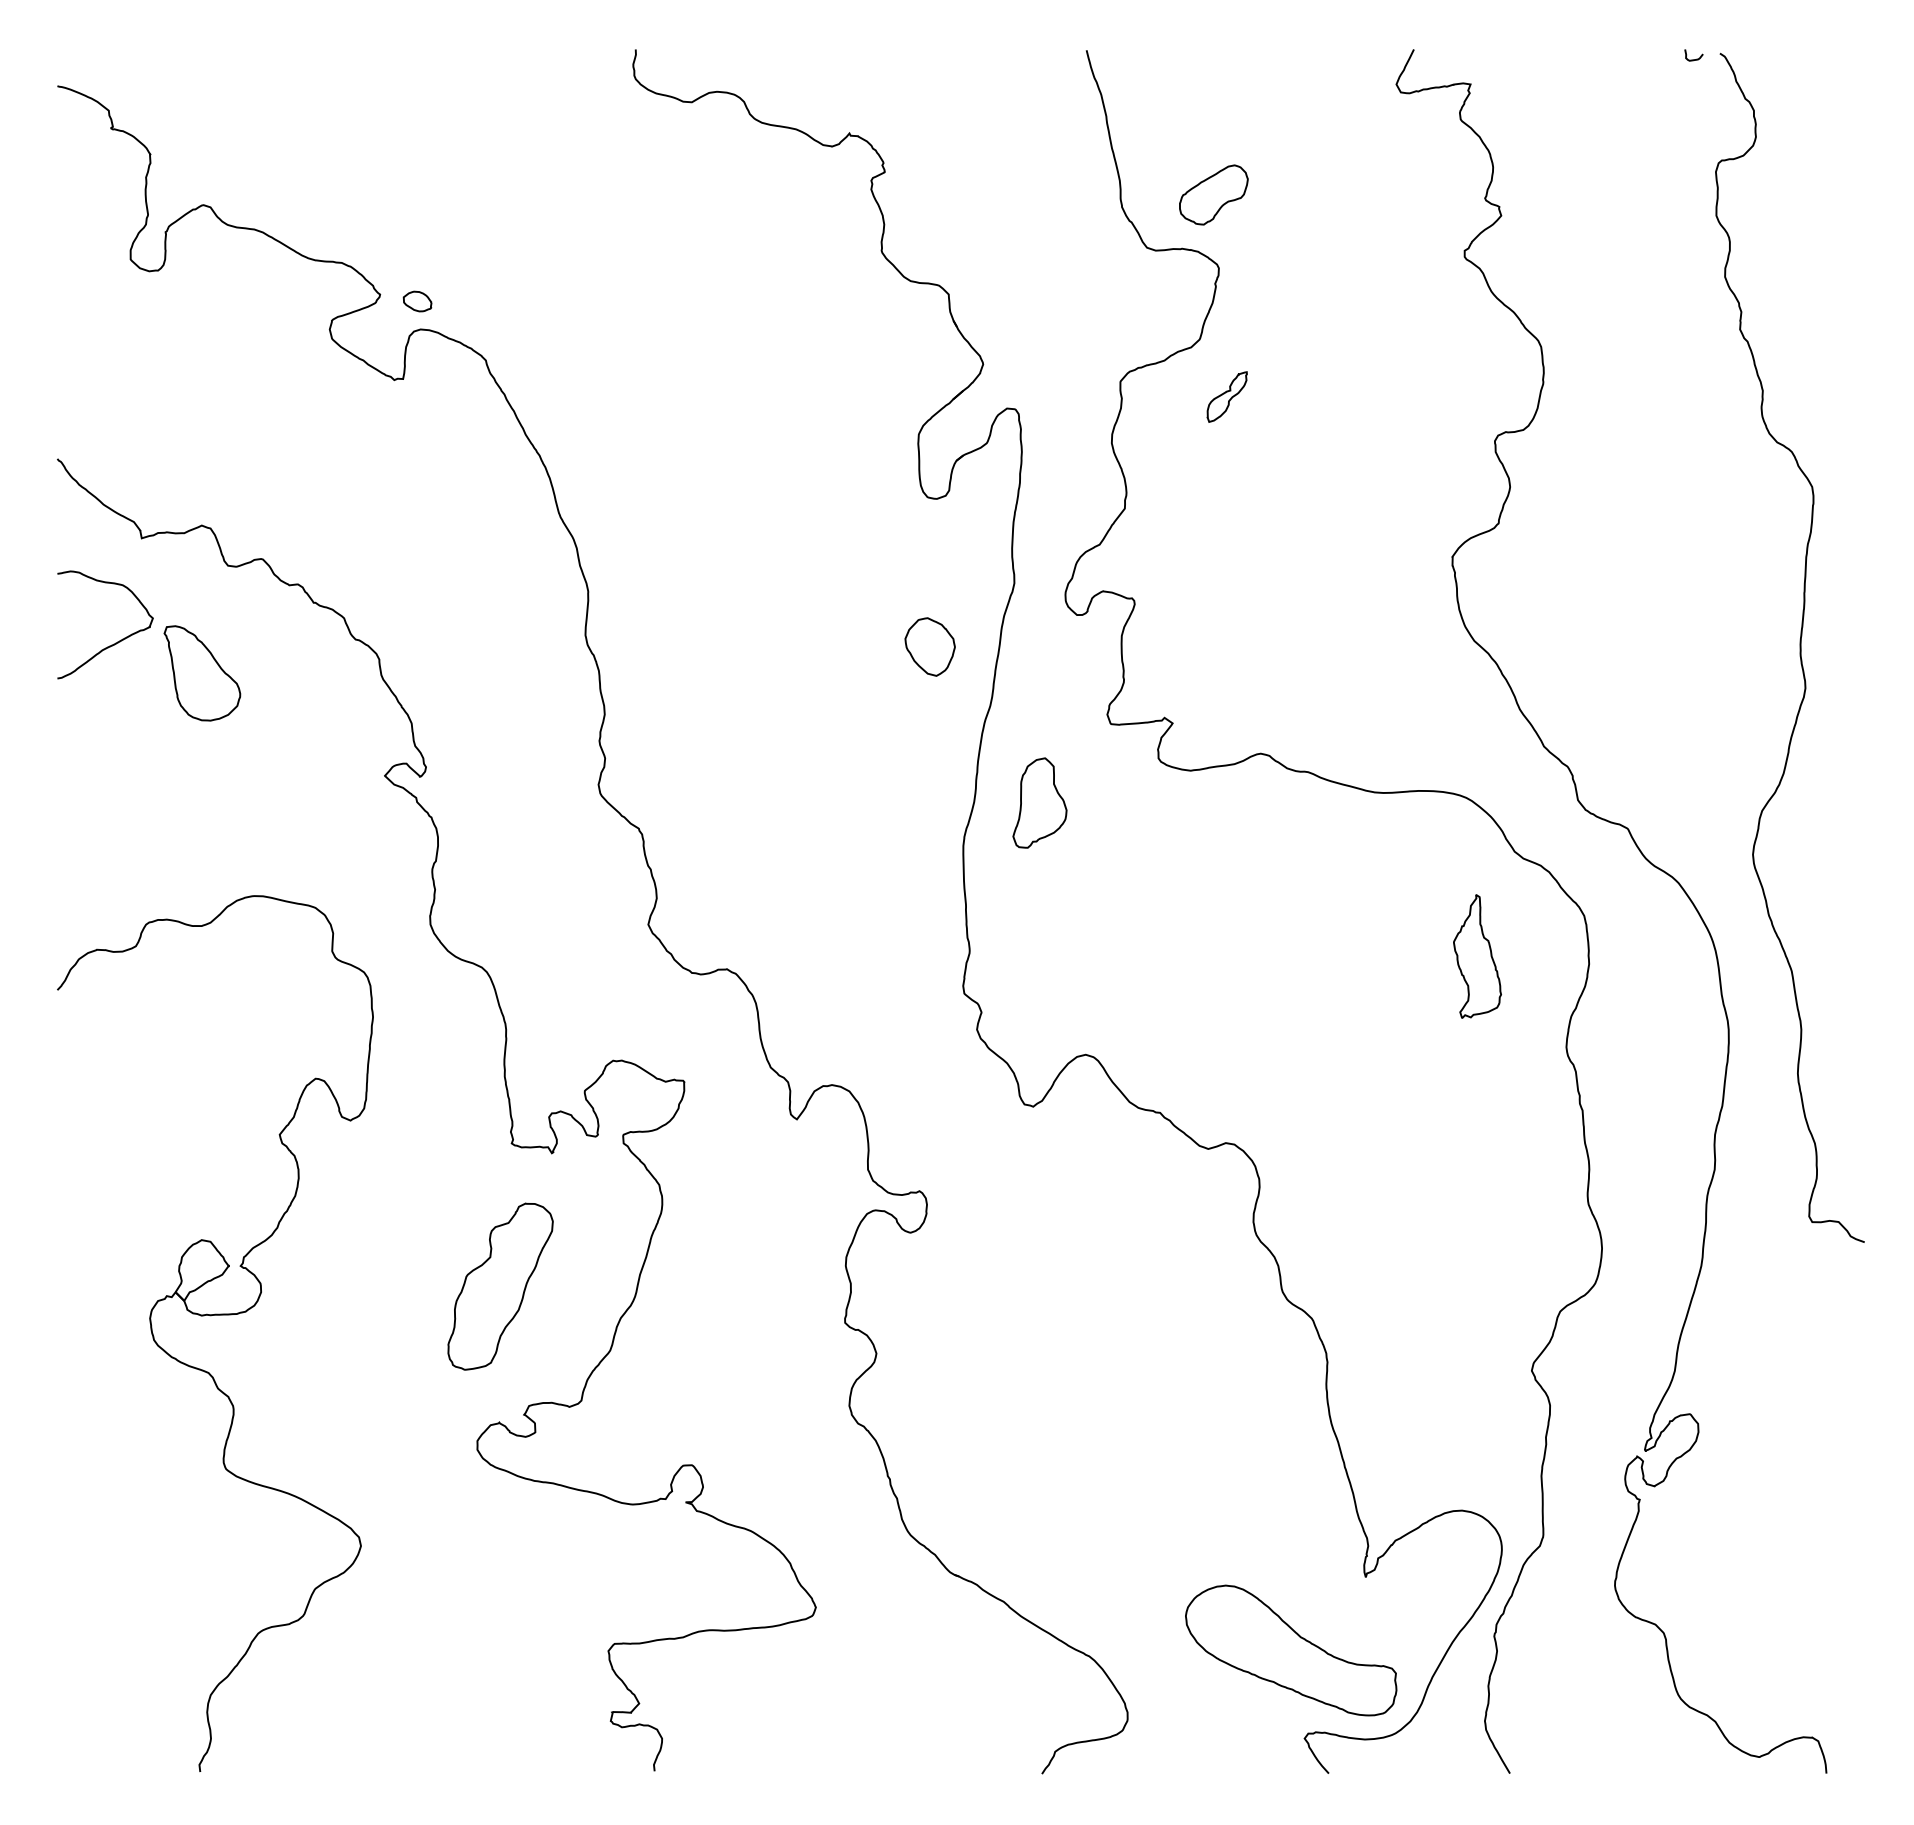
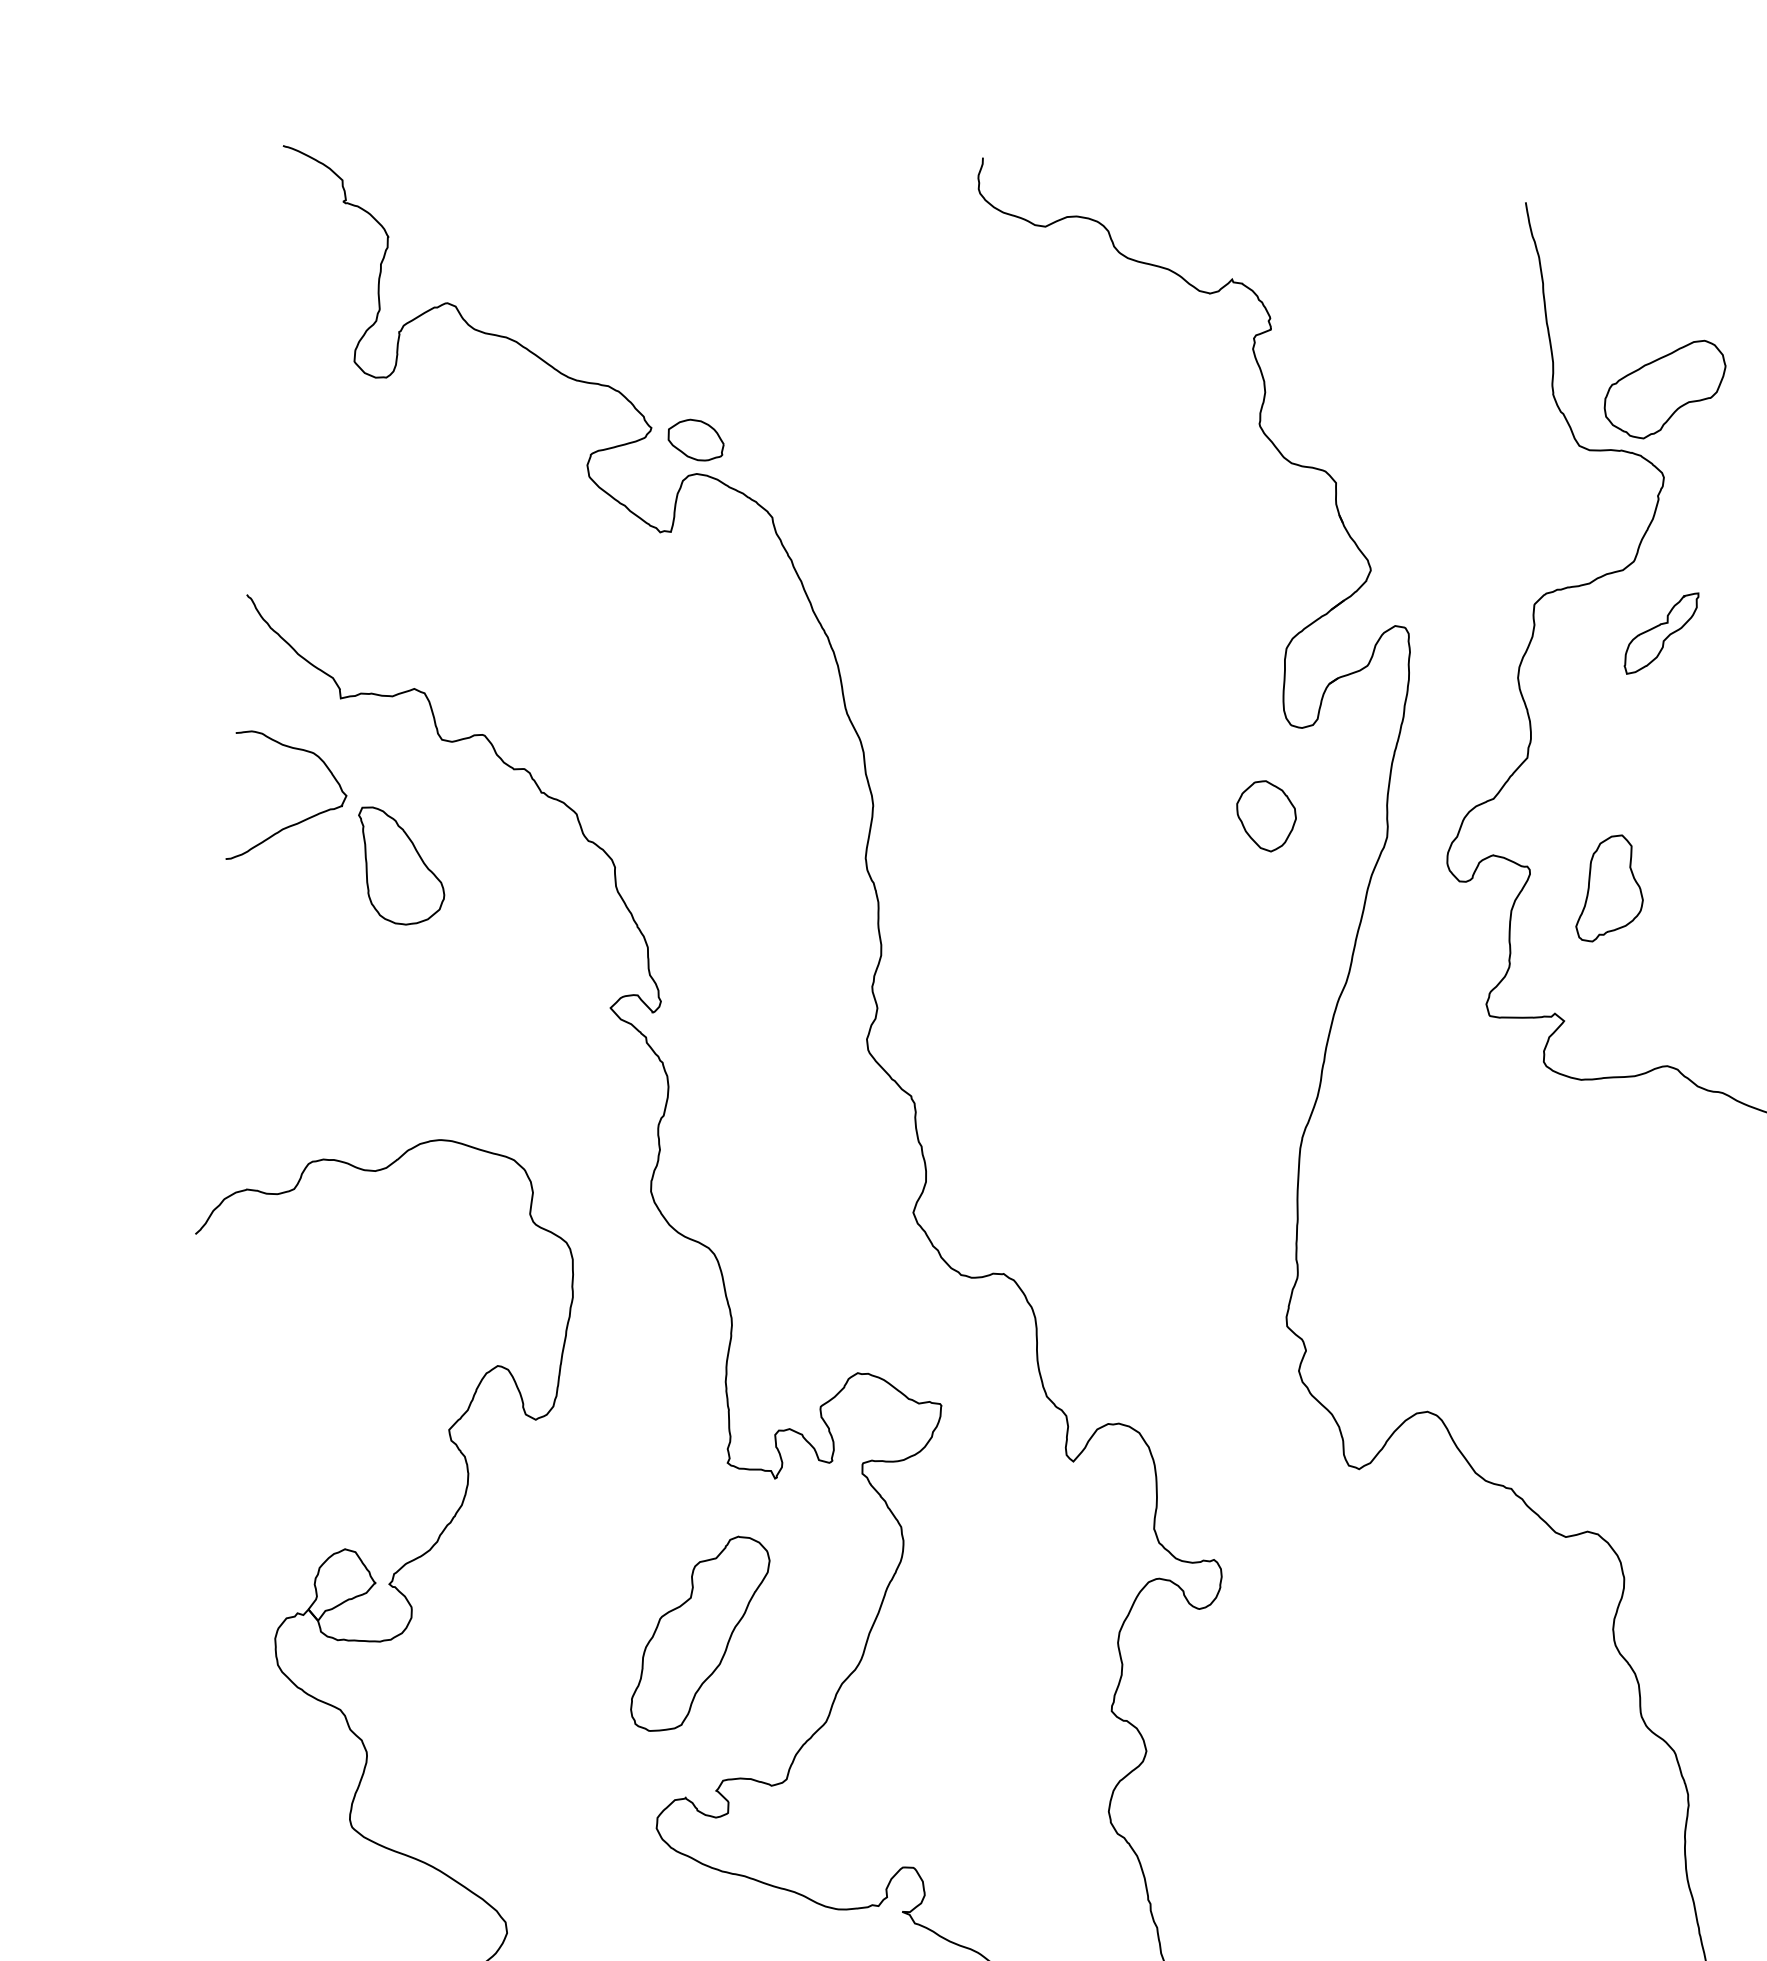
part: (1213, 194) -> (1664, 388), size x1.43
part: (417, 301) -> (695, 439), size x1.67
part: (1227, 396) -> (1661, 632), size x1.43
part: (929, 646) -> (1265, 815), moved
part: (1039, 802) -> (1611, 888), moved

